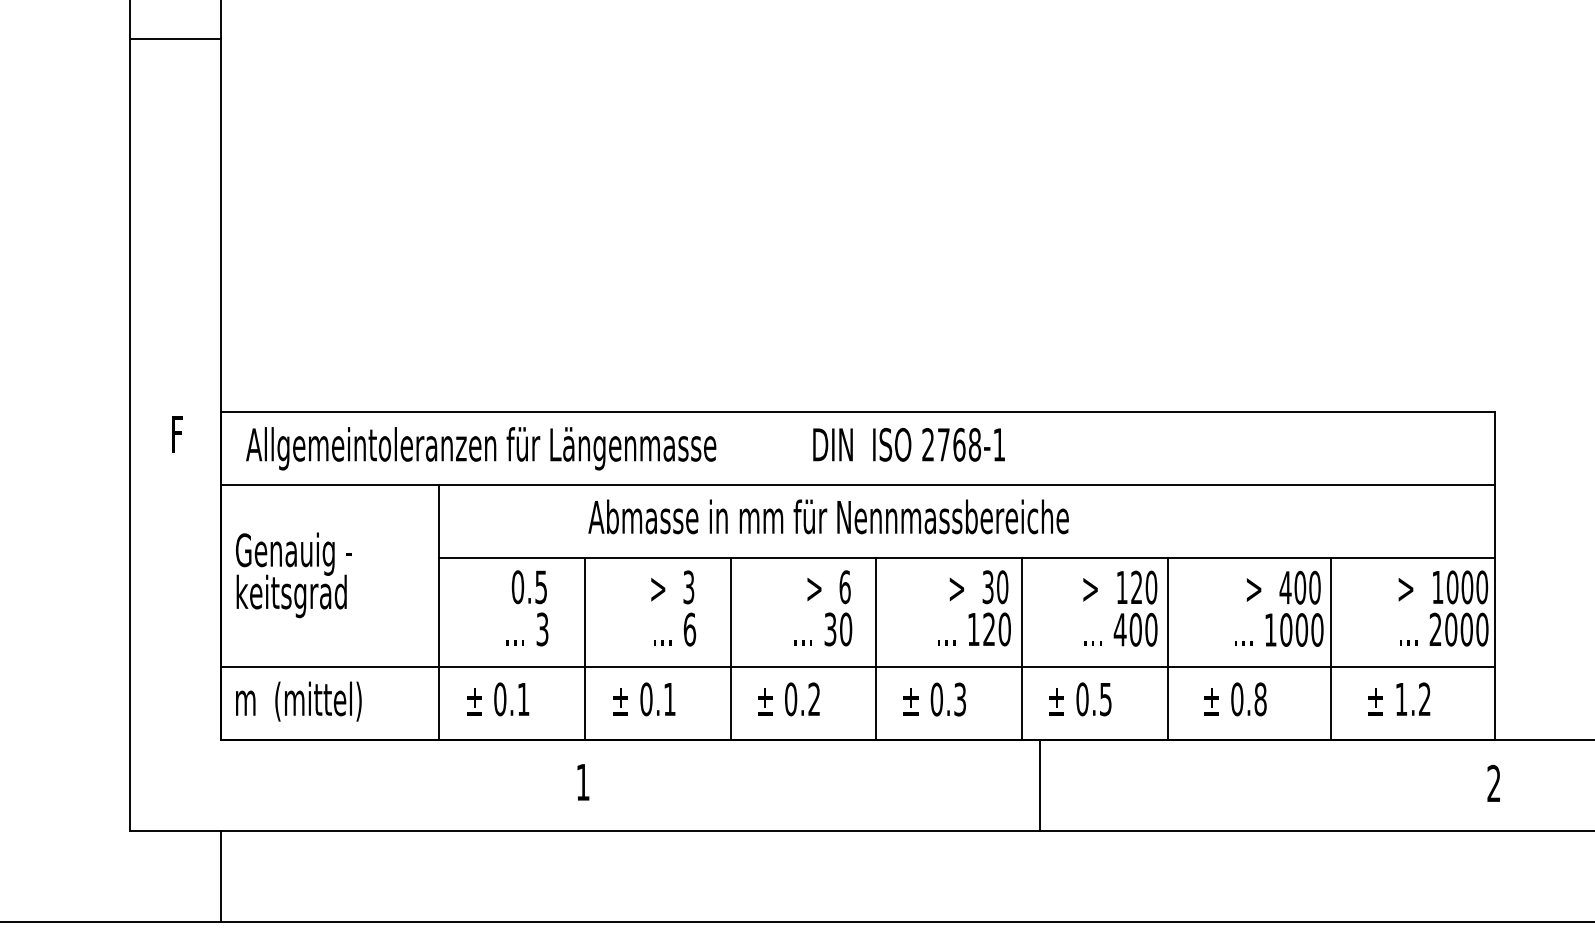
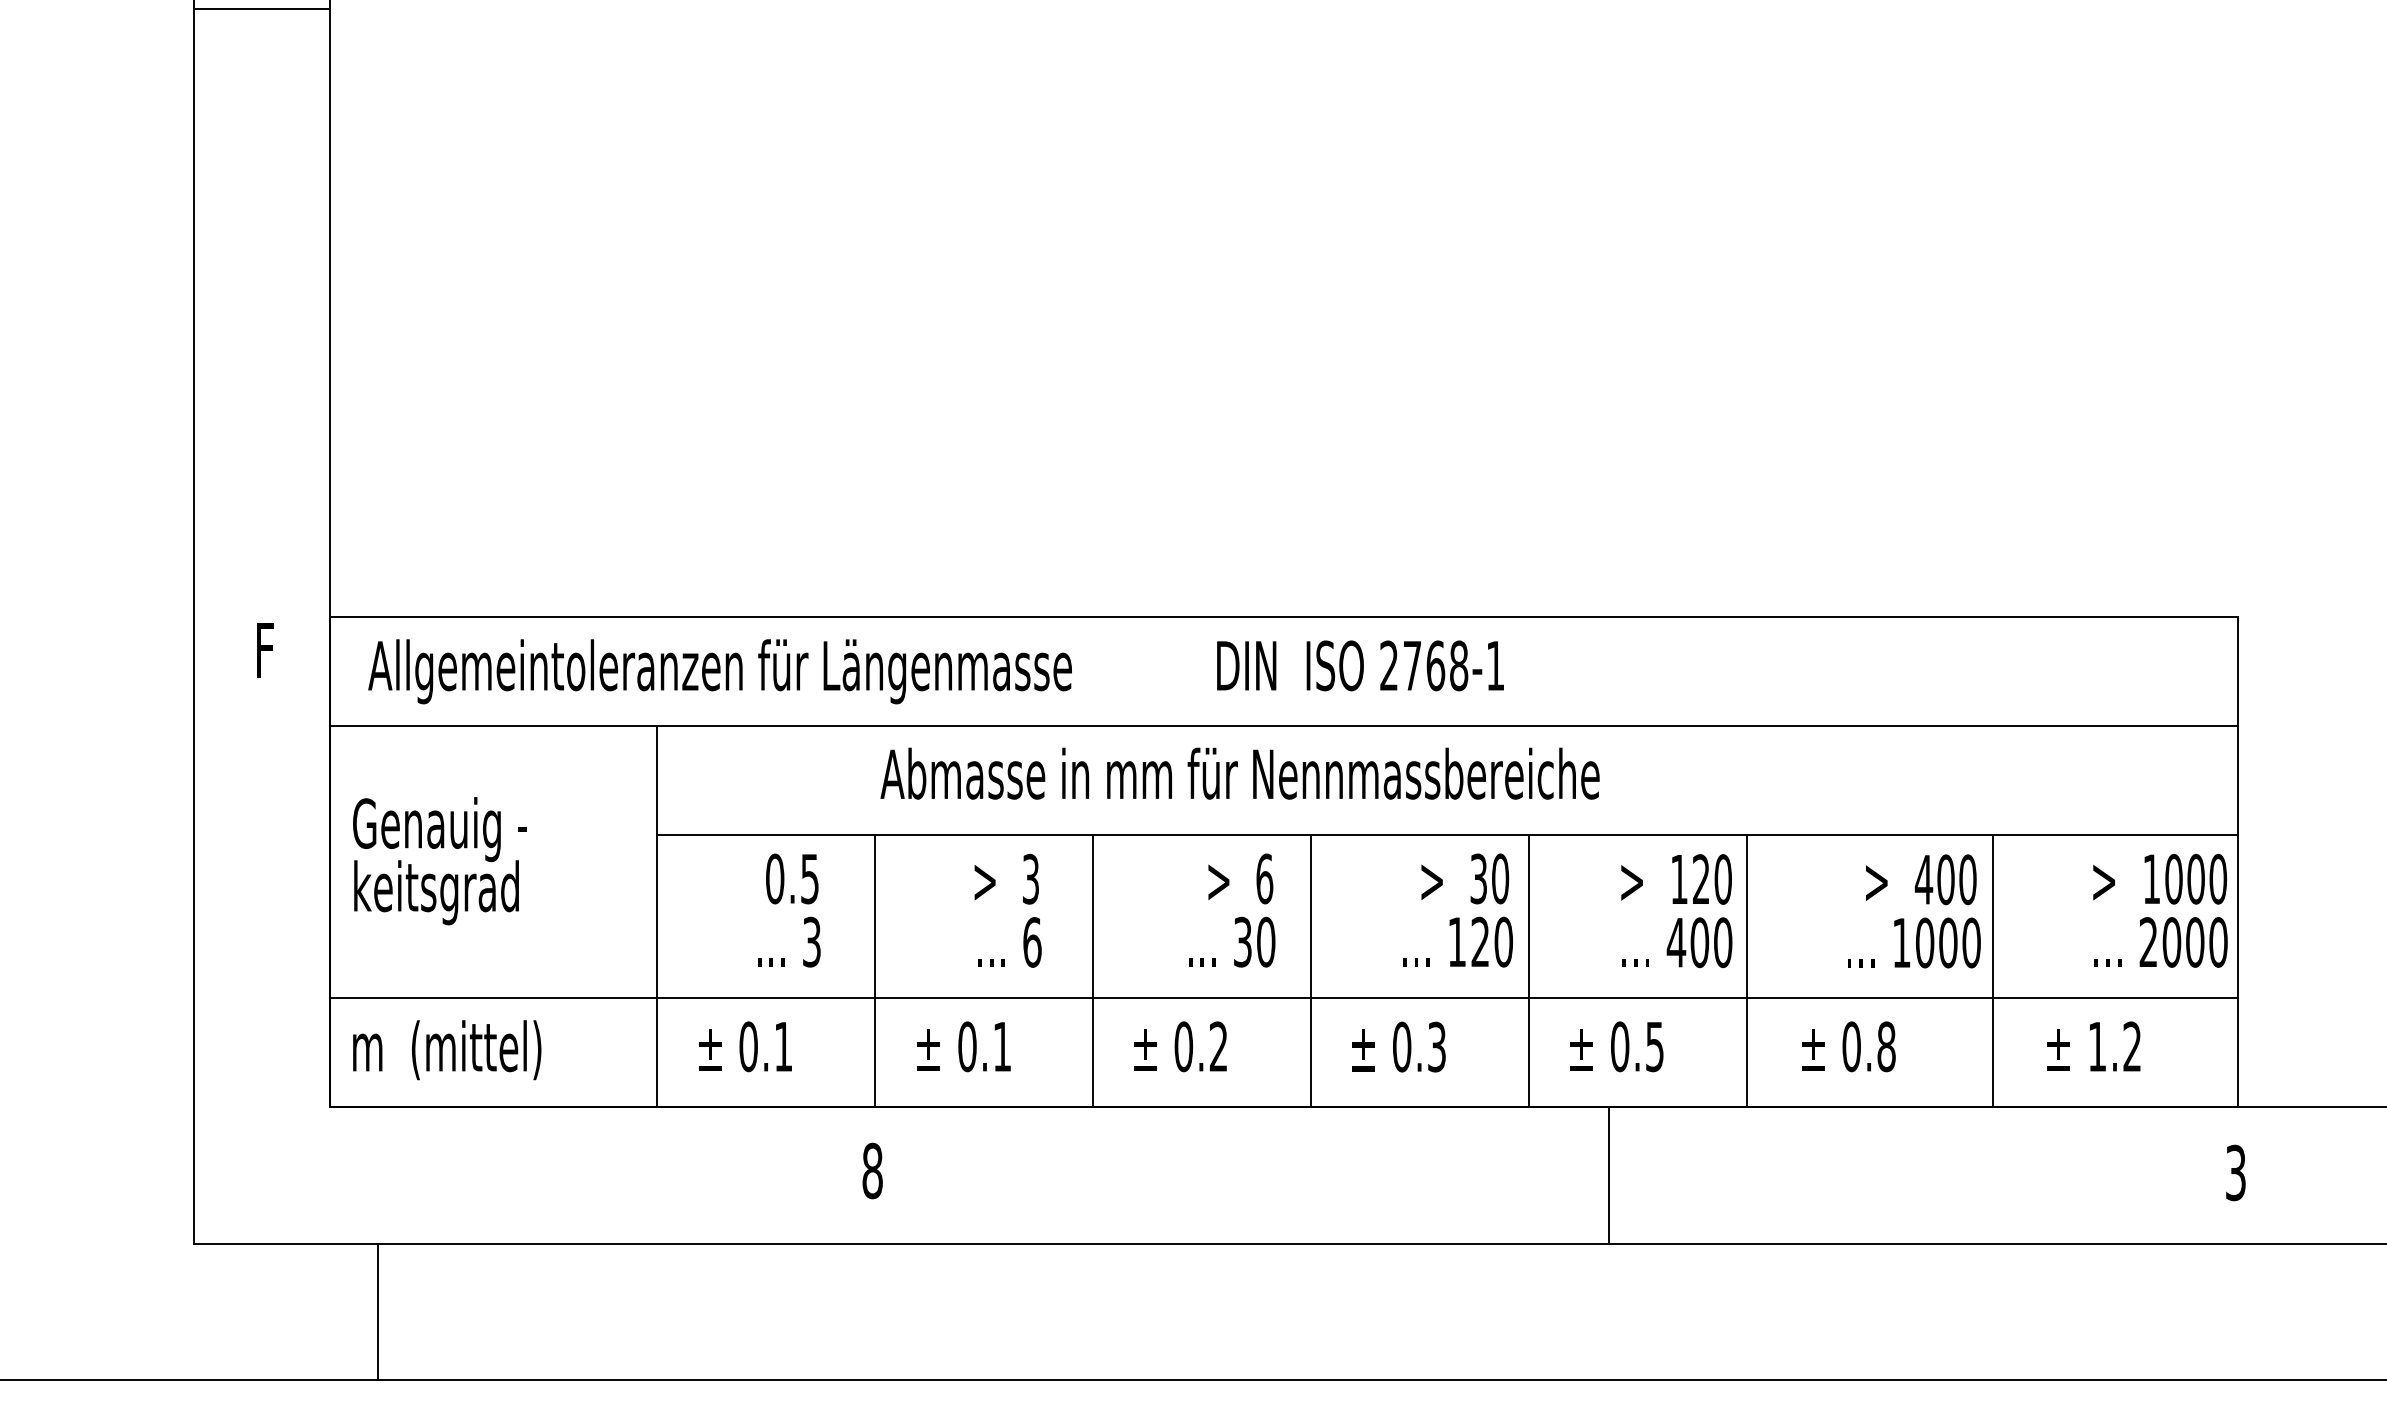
line: (174, 38) -> (261, 8), moved
text: (582, 782) -> (871, 1171), 1 -> 8
text: (1493, 783) -> (2235, 1172), 2 -> 3
line: (1040, 784) -> (1609, 1174), moved
line: (220, 875) -> (377, 1310), moved

